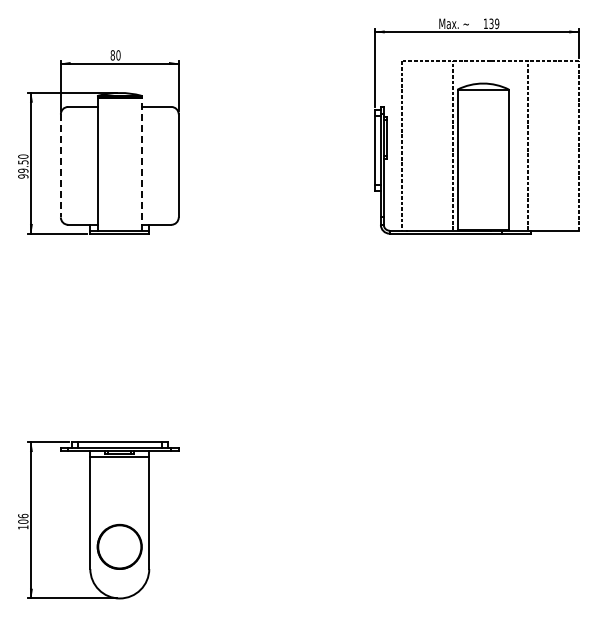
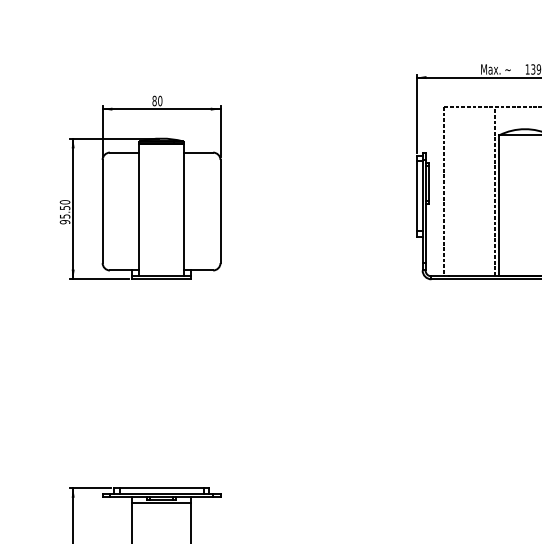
line: (141, 163) -> (183, 209), dashed -> solid
line: (60, 165) -> (102, 211), dashed -> solid
text: (23, 170) -> (65, 216), 99.50 -> 95.50

